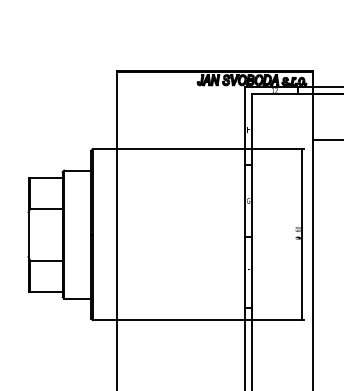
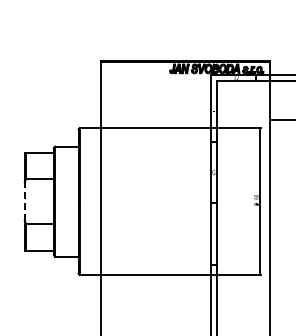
line: (28, 234) -> (24, 201), solid -> dashed

